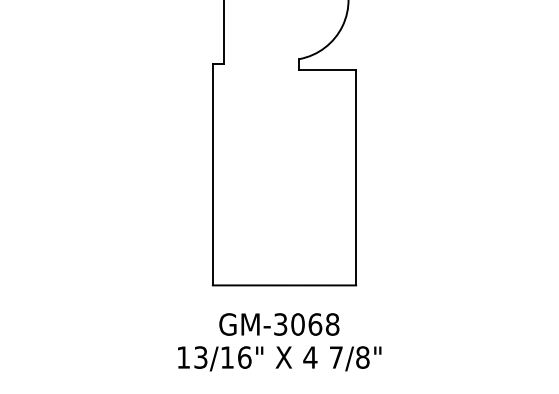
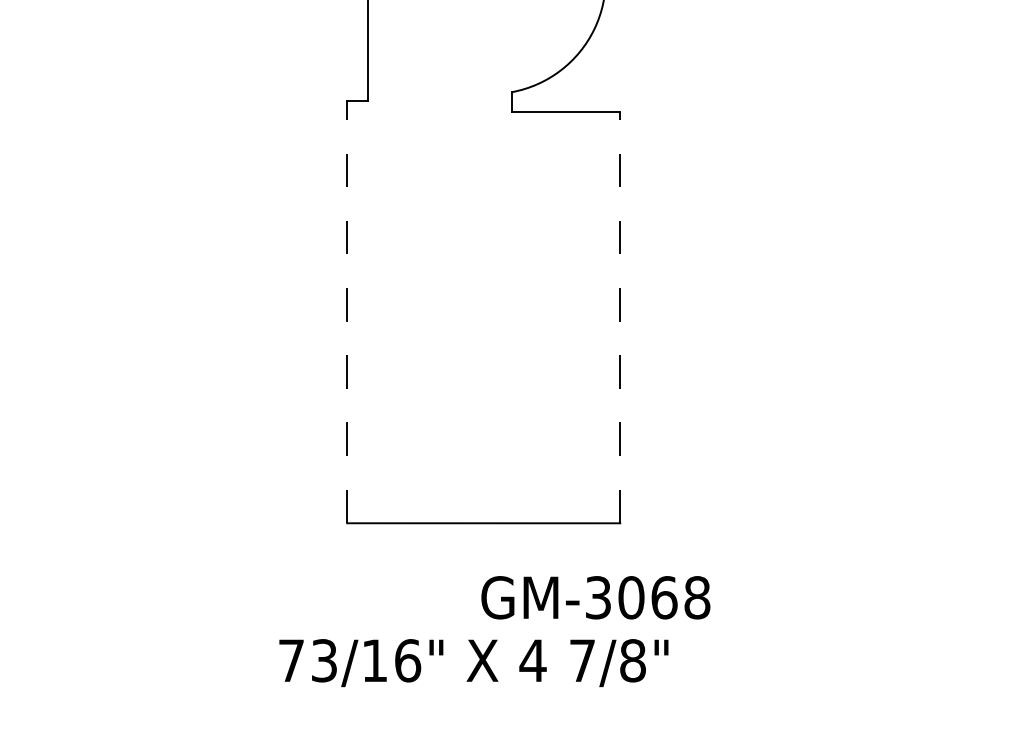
line: (212, 174) -> (346, 311), solid -> dashed
line: (356, 177) -> (620, 317), solid -> dashed
text: (279, 324) -> (596, 597), moved
text: (183, 357) -> (291, 660), 13/16" -> 73/16"

